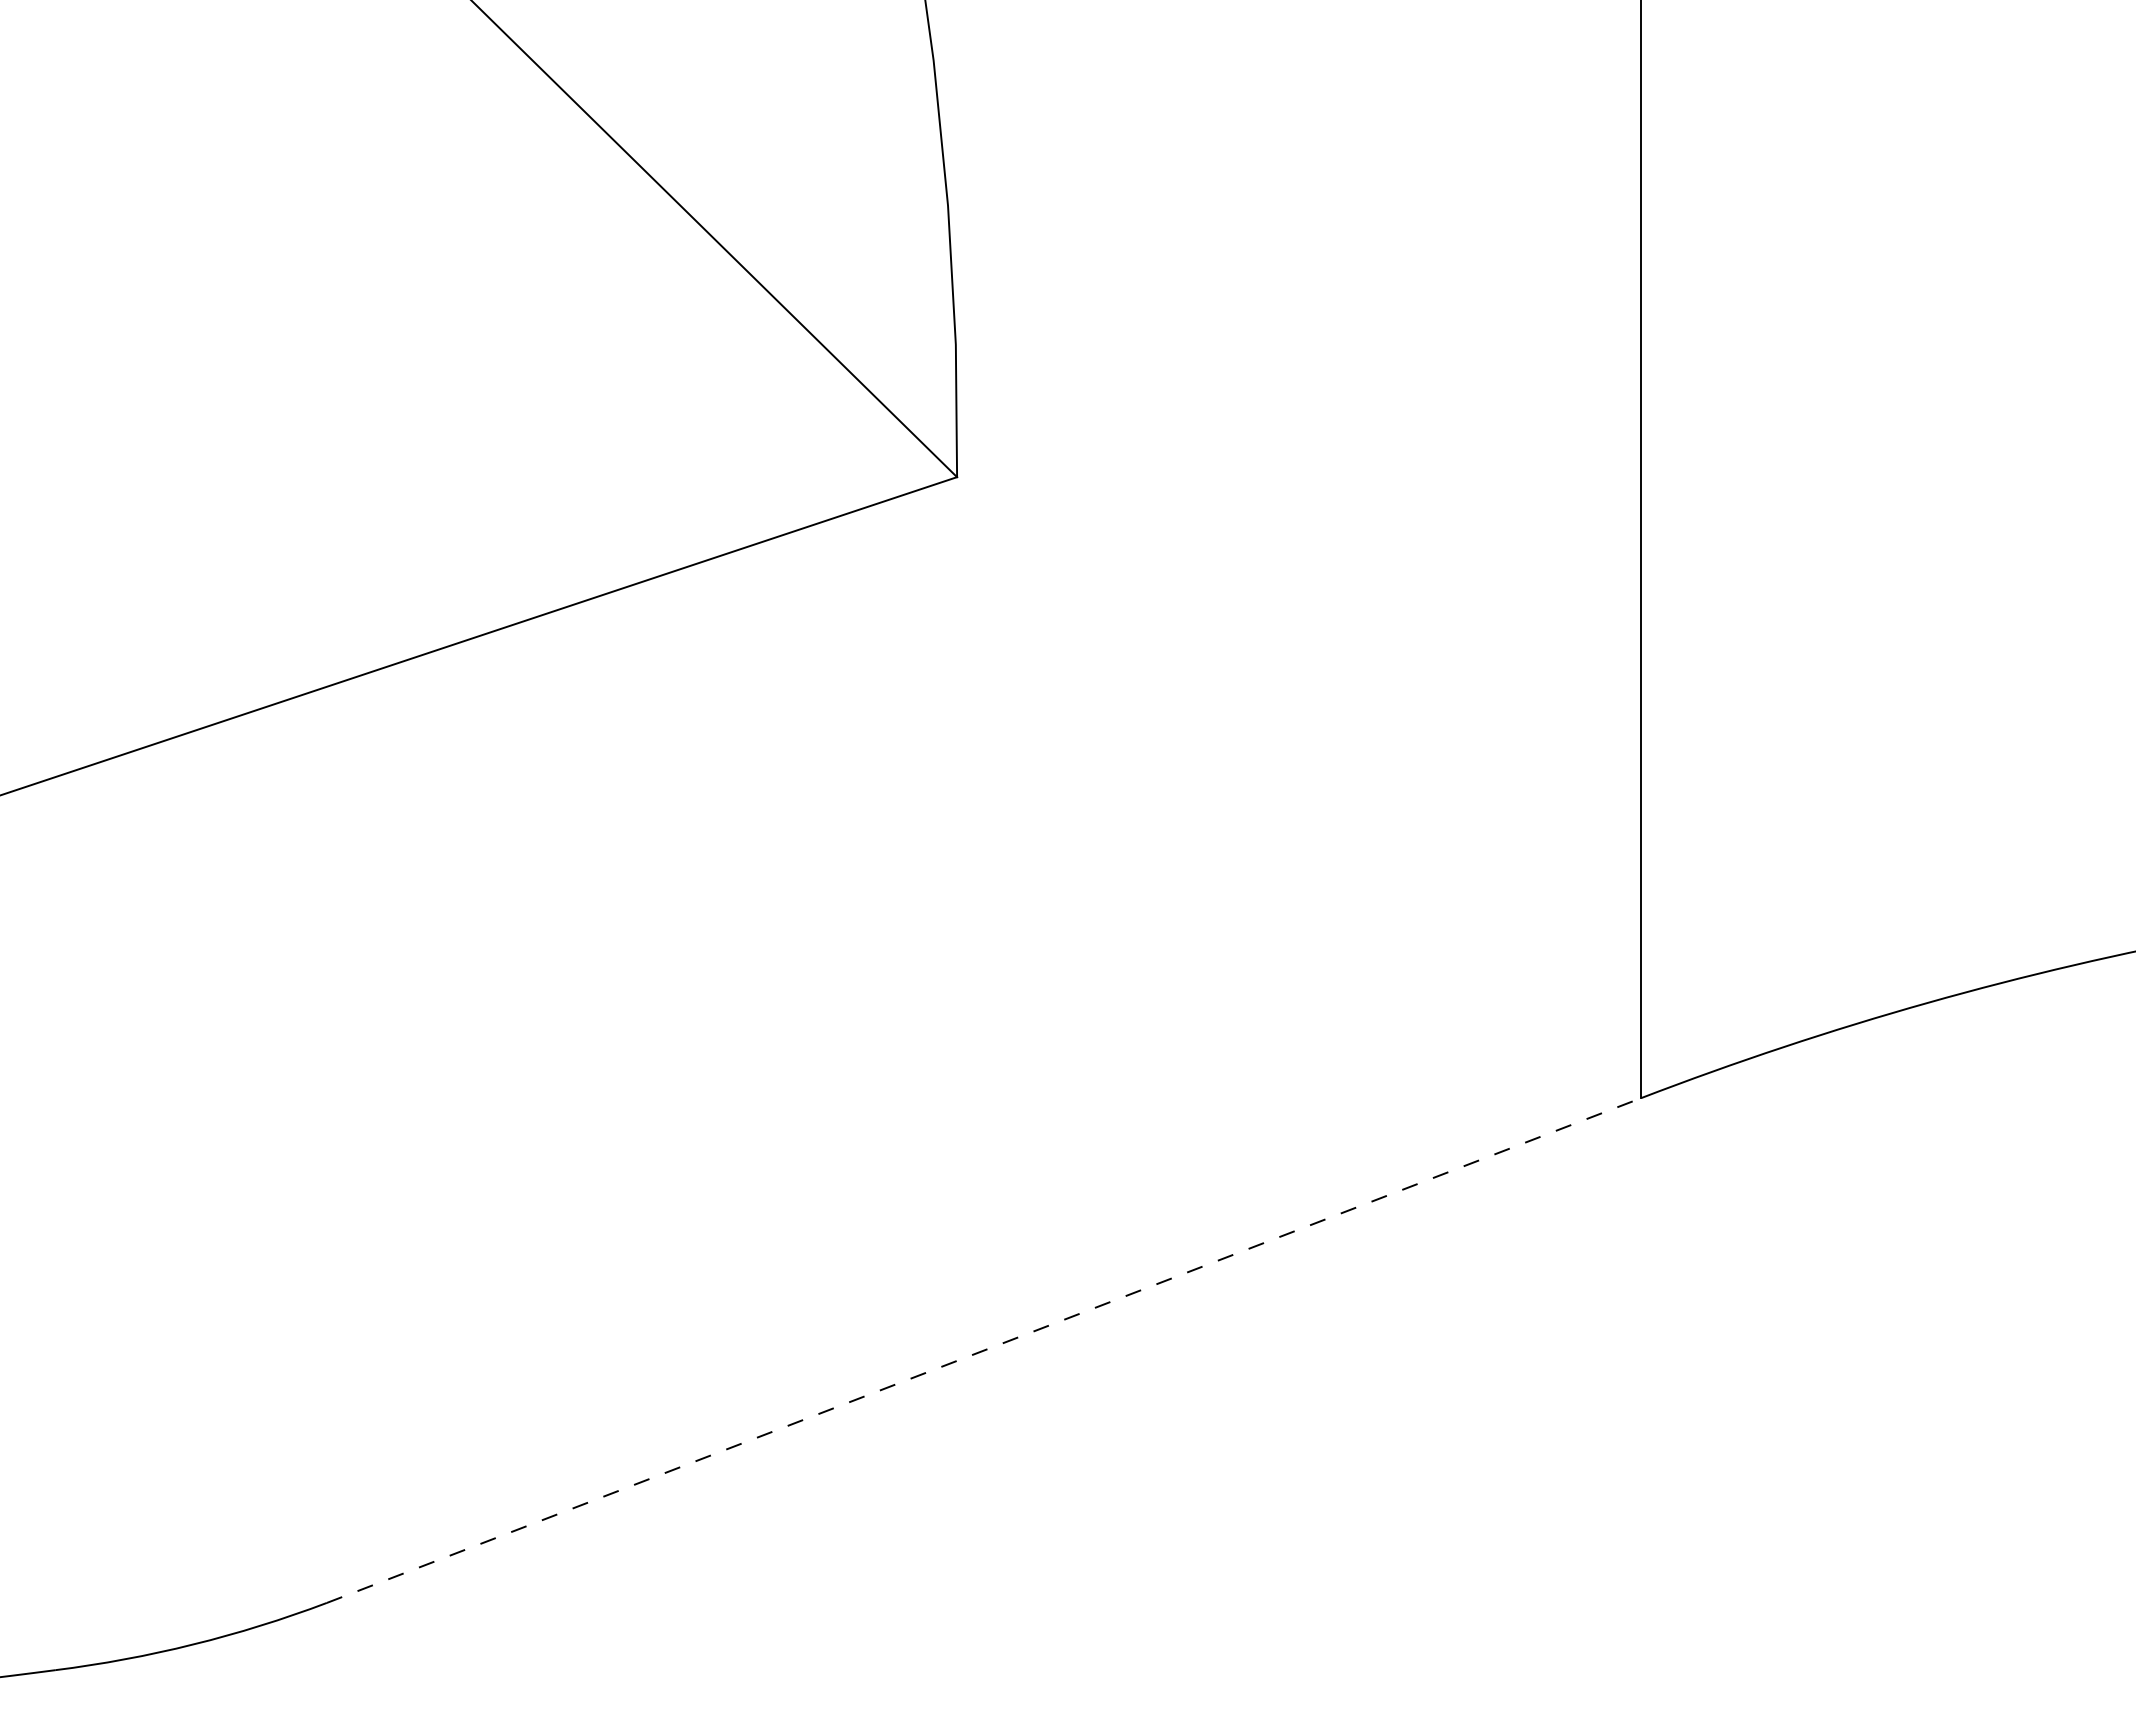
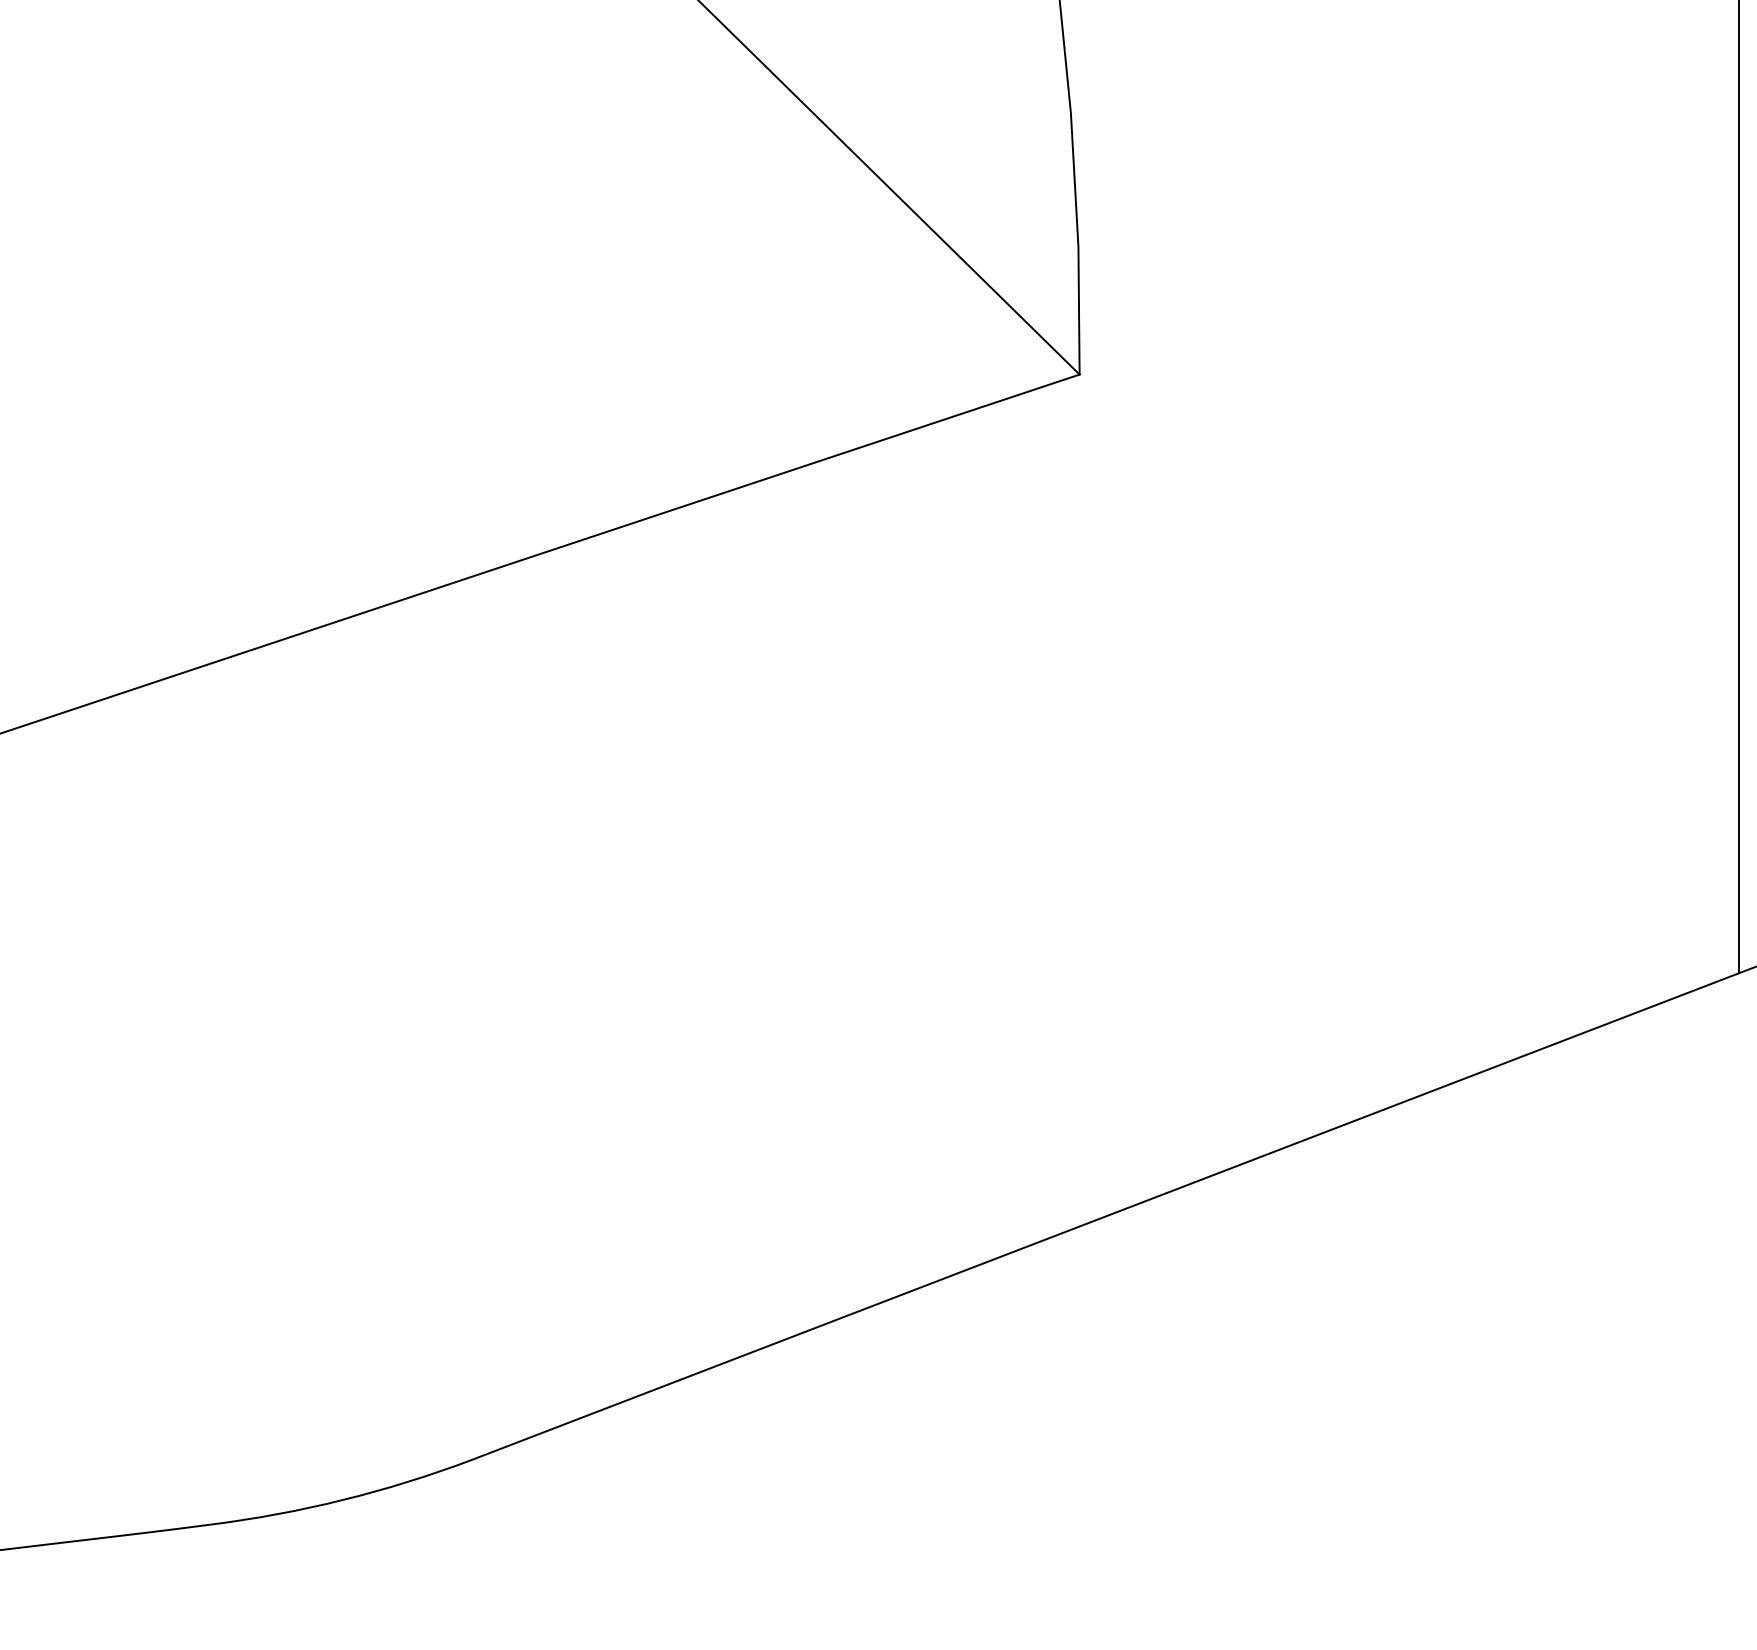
line: (984, 1350) -> (1106, 1216), dashed -> solid

